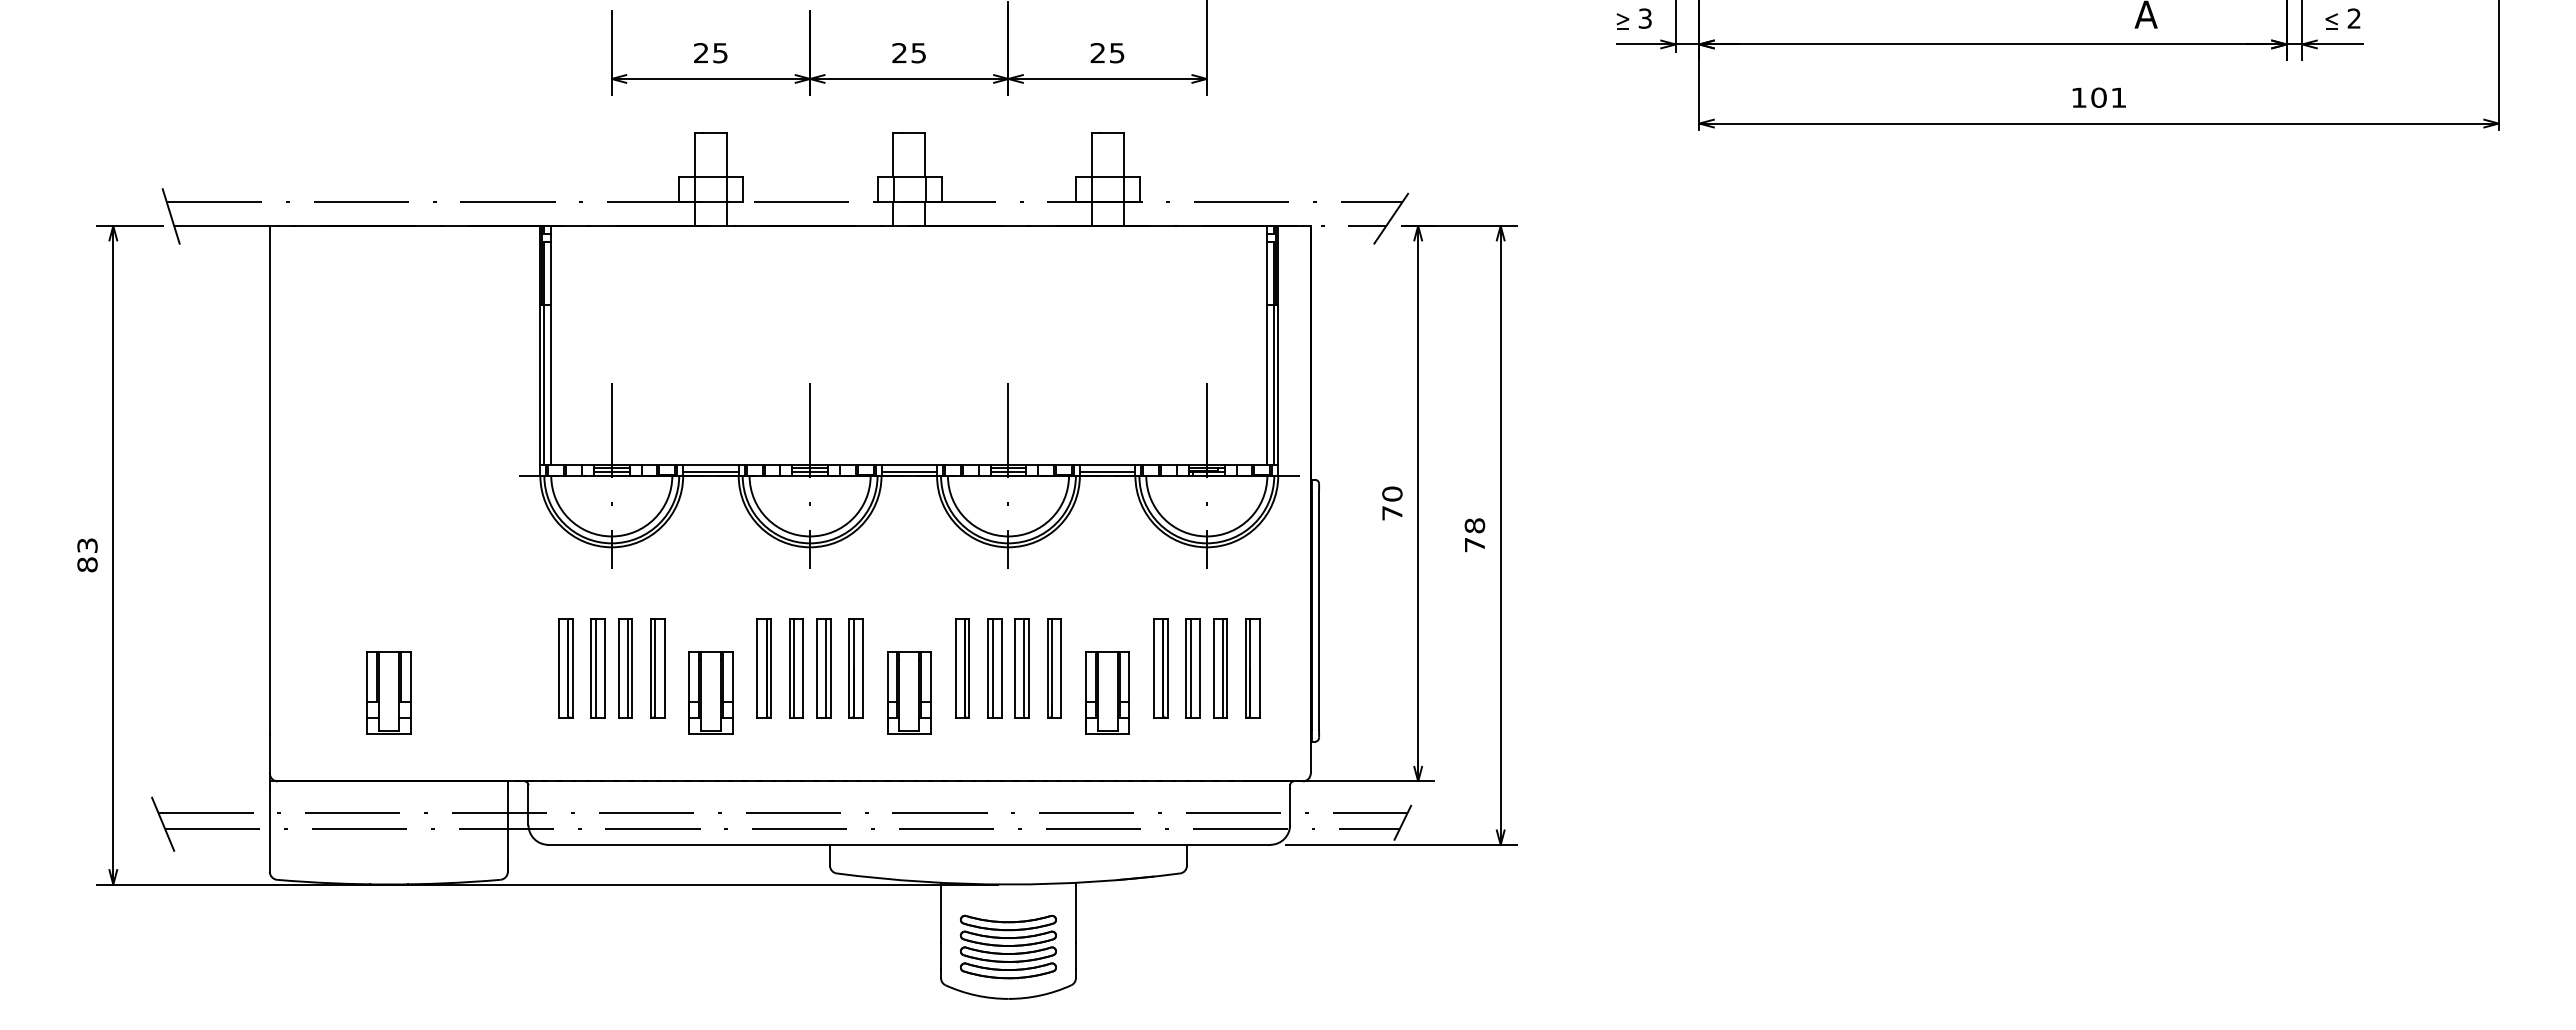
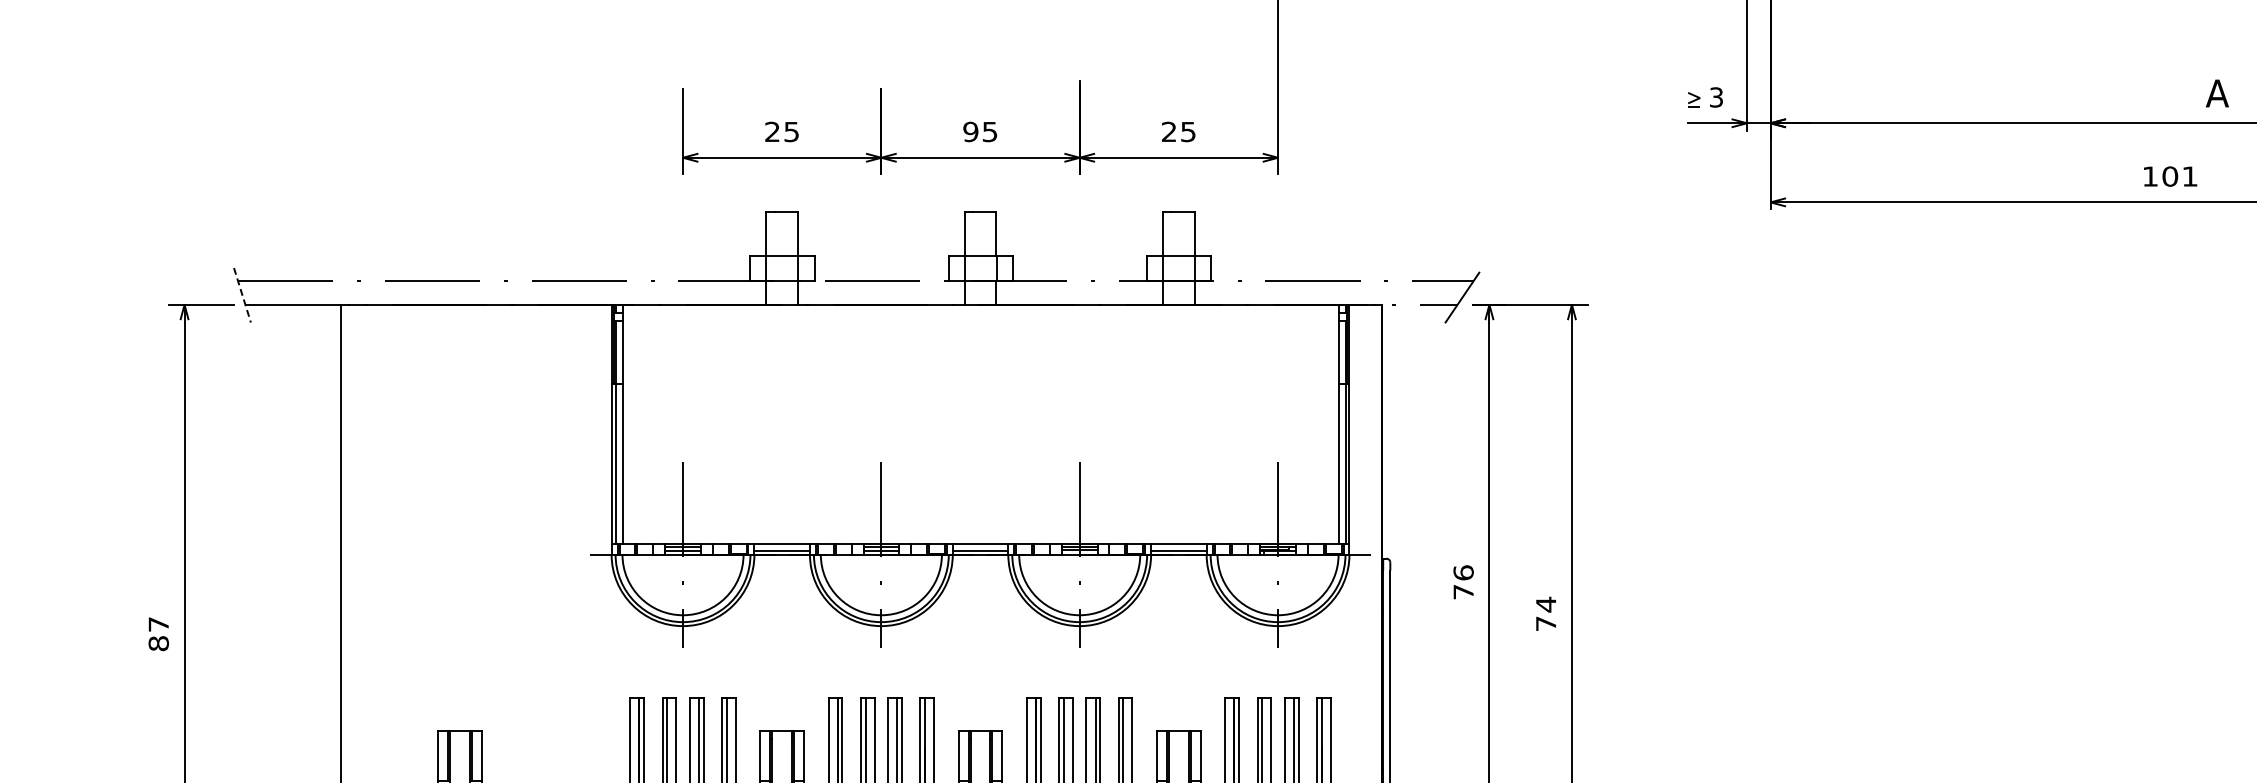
text: (899, 53) -> (970, 132), 25 -> 95
line: (171, 216) -> (242, 295), solid -> dashed
text: (1392, 493) -> (1463, 572), 70 -> 76
text: (1474, 525) -> (1545, 604), 78 -> 74
text: (87, 545) -> (158, 624), 83 -> 87

